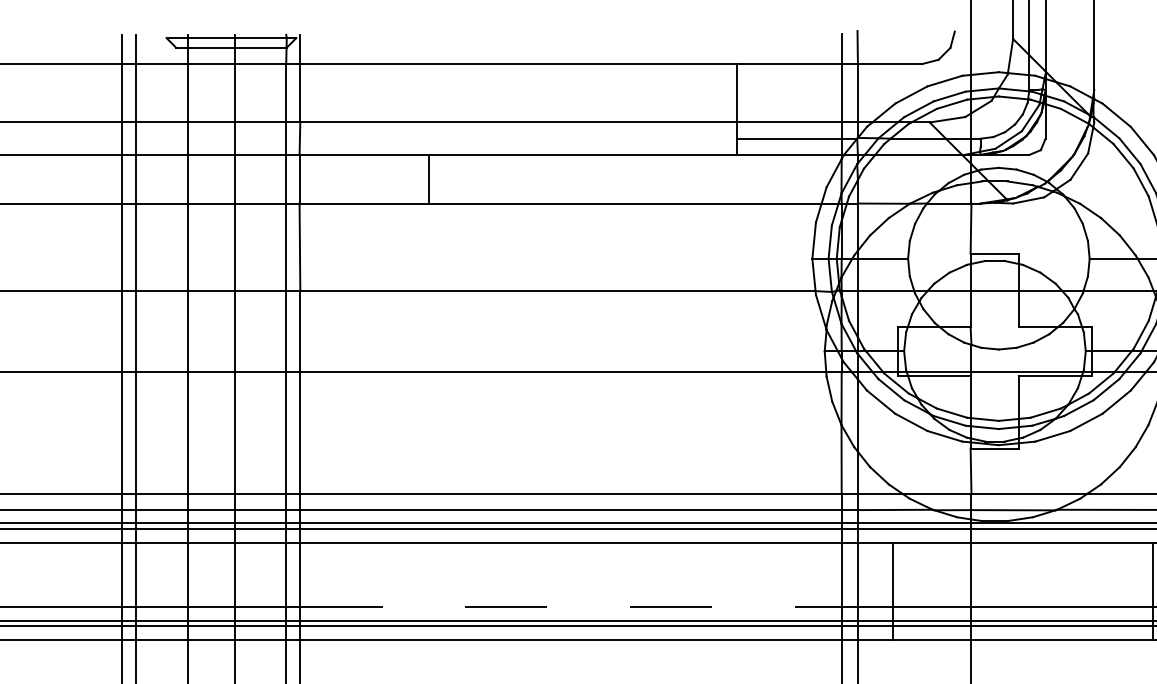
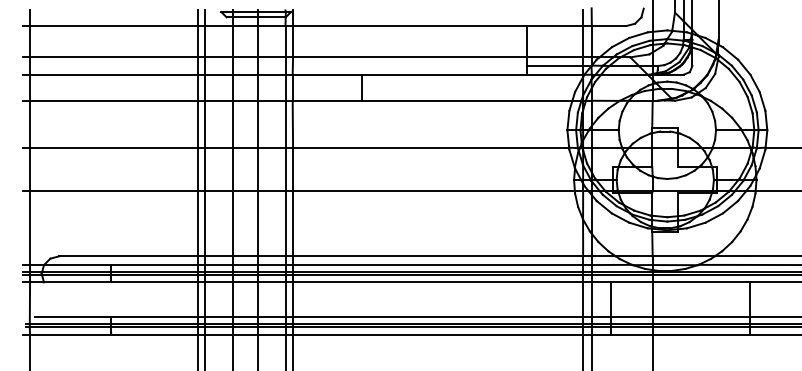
line: (571, 608) -> (438, 317), dashed -> solid

